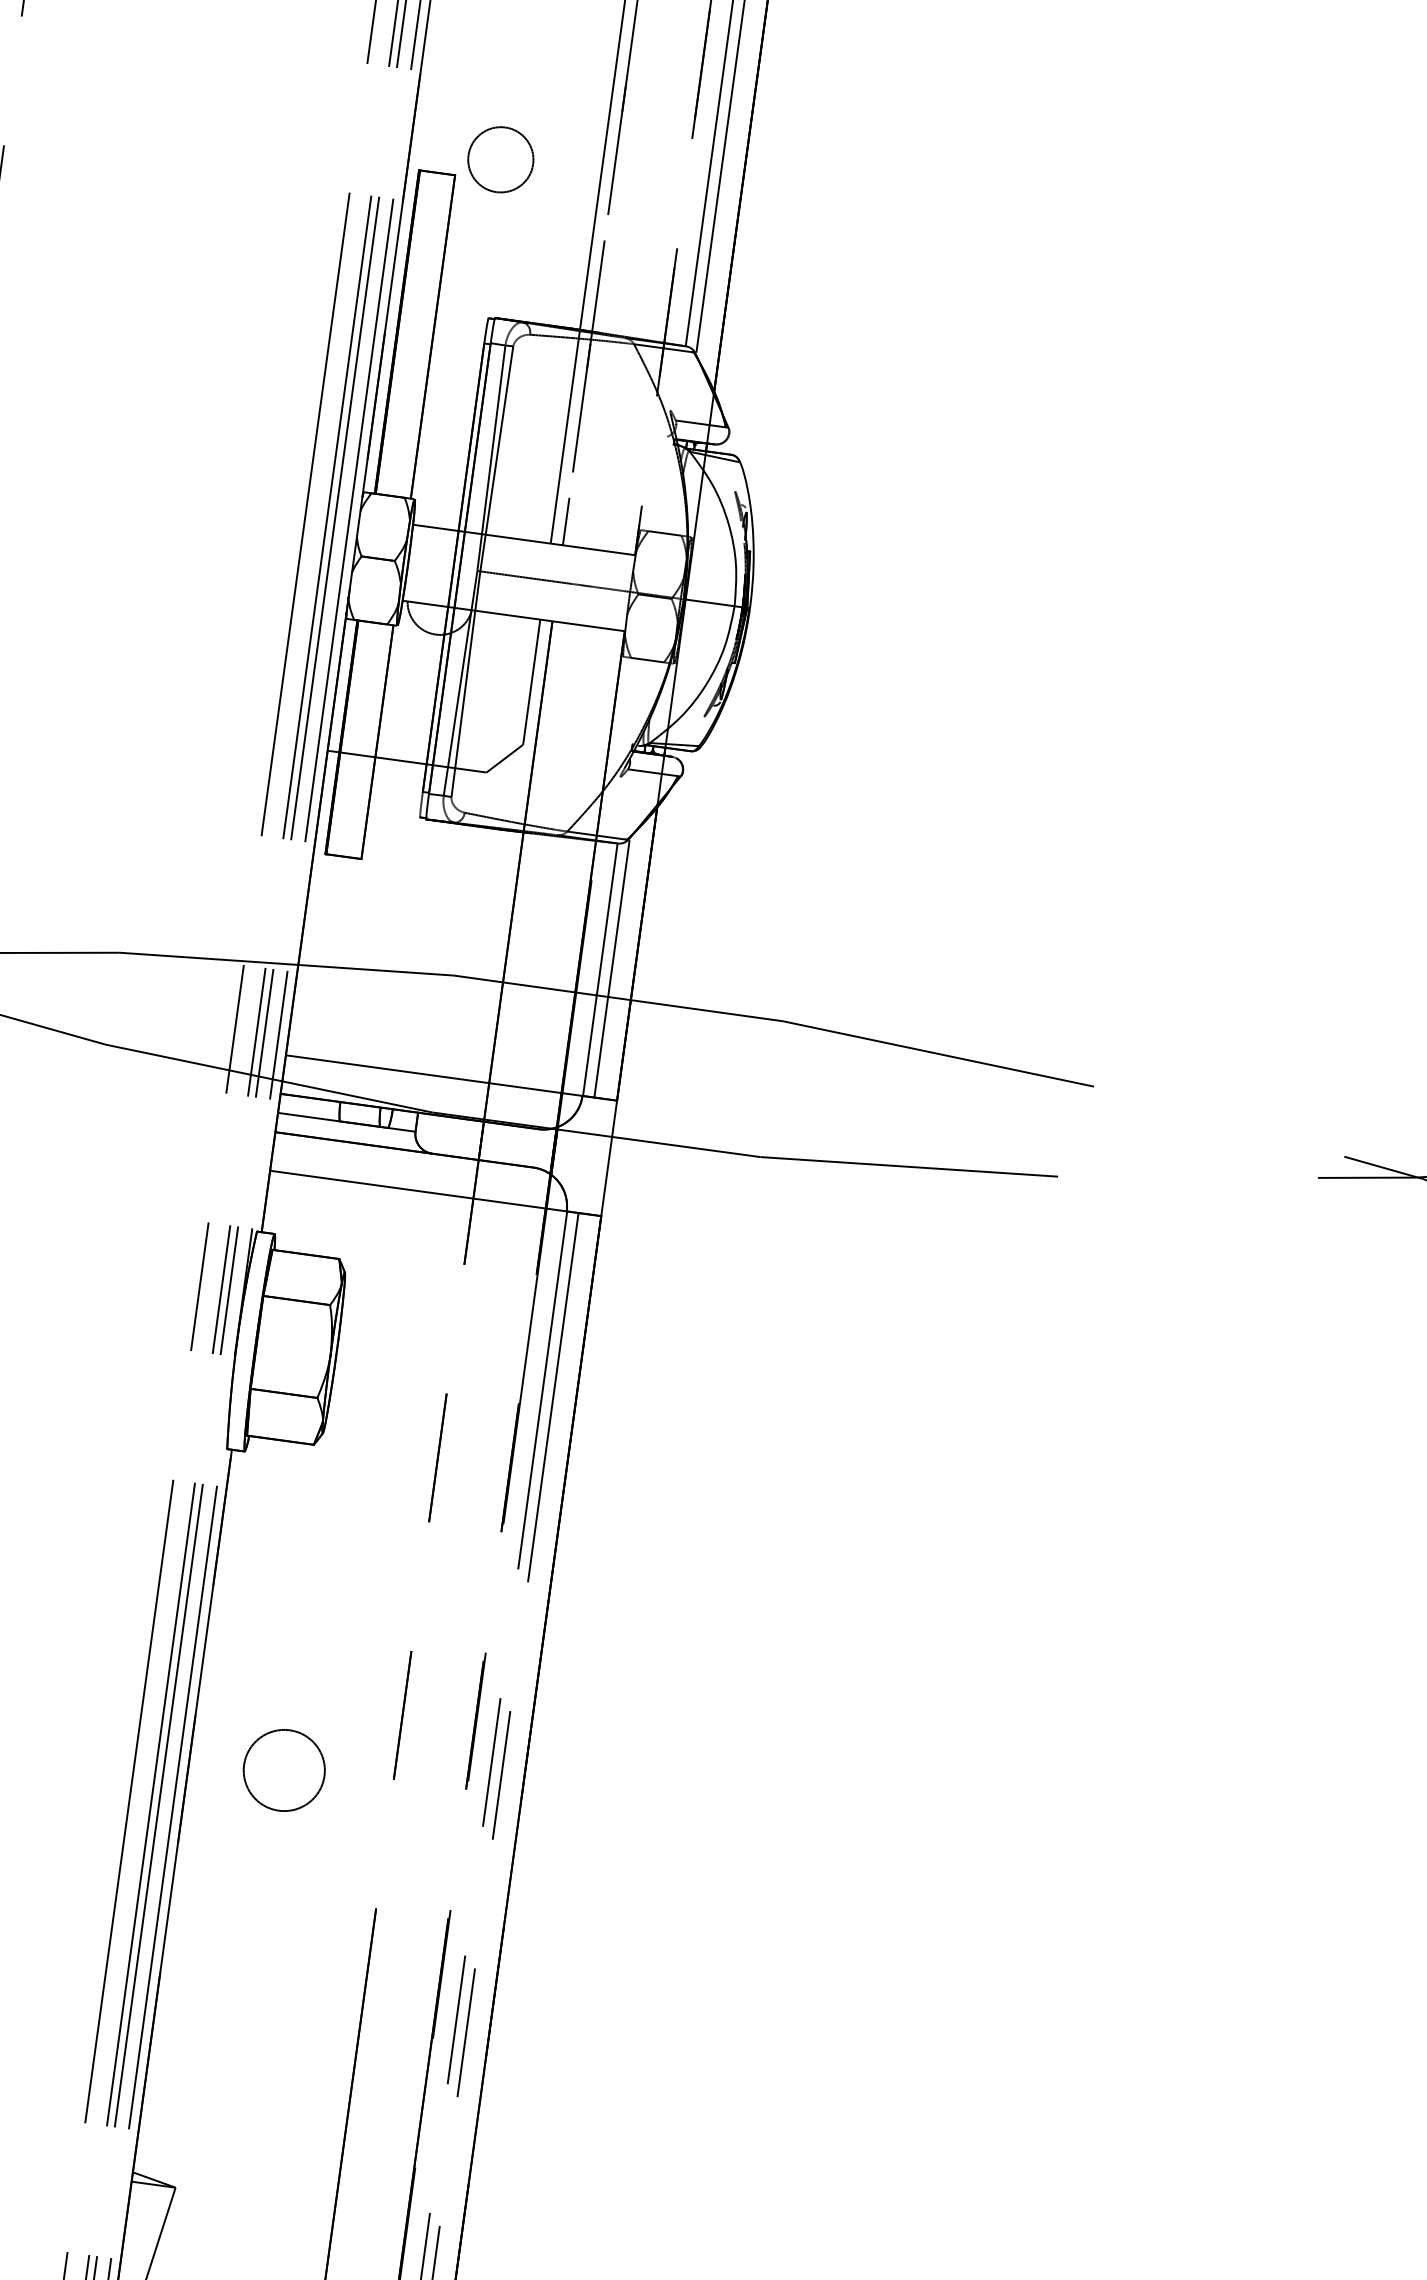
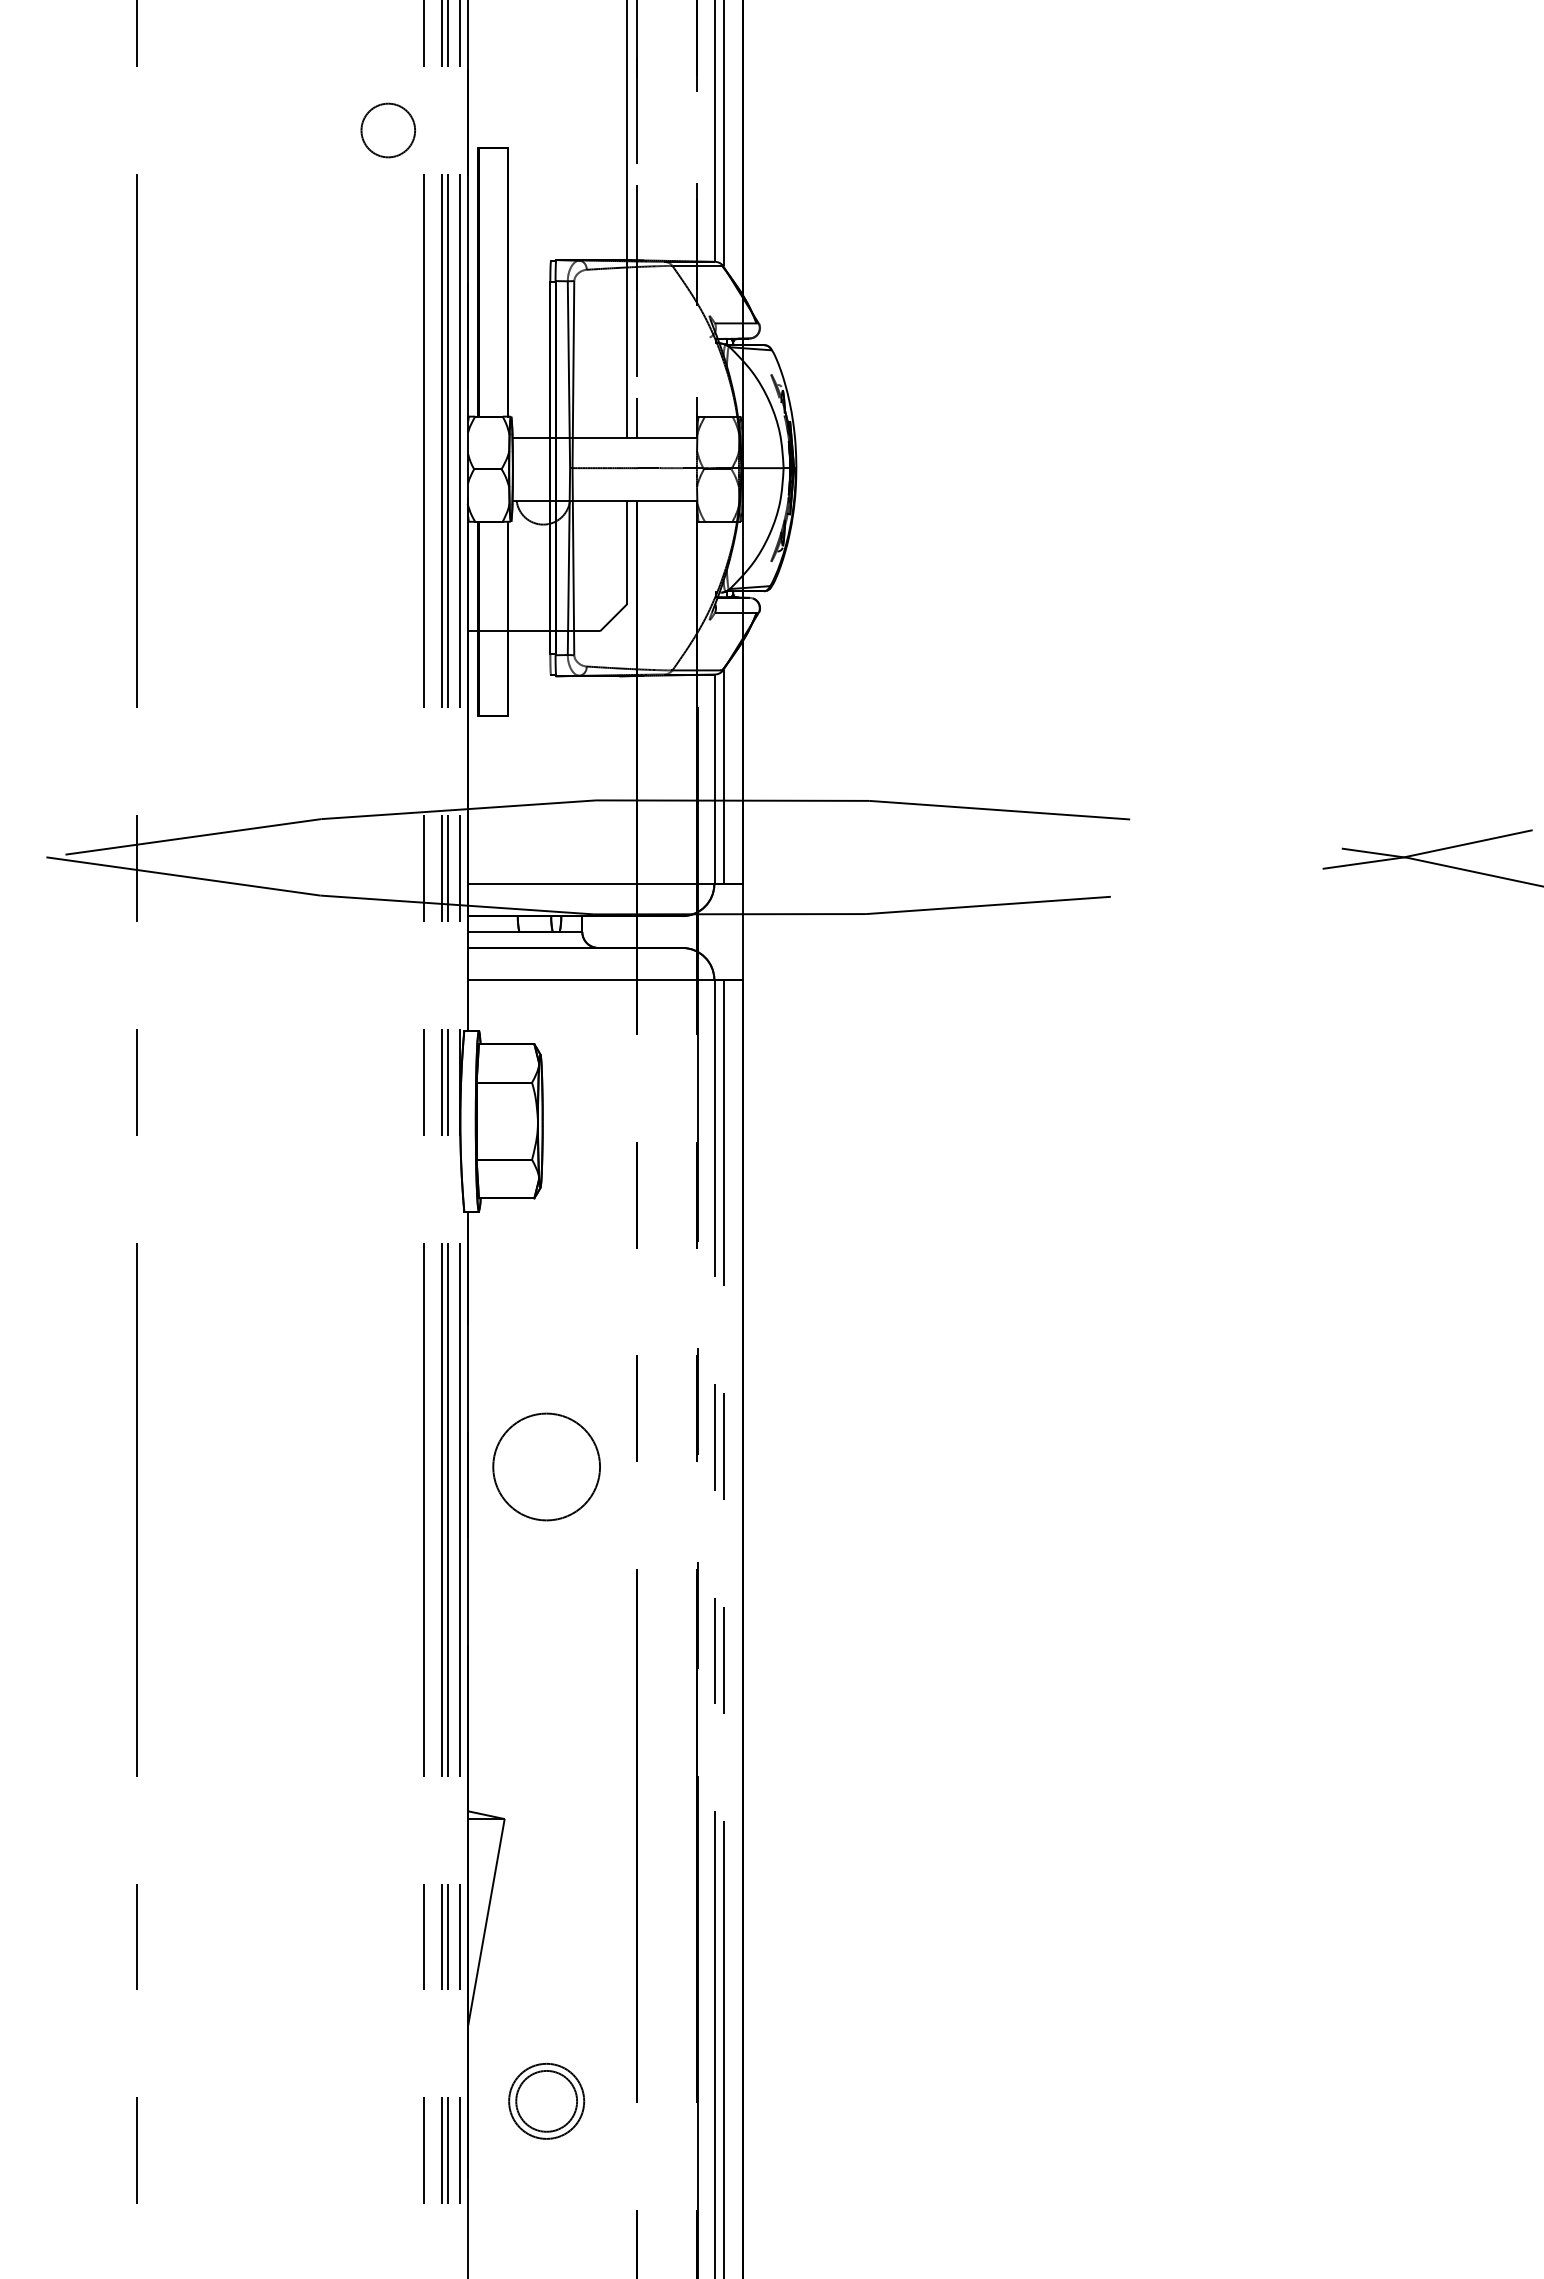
circle: (499, 159) -> (387, 130), moved
circle: (284, 1769) -> (546, 1466), size x1.6

